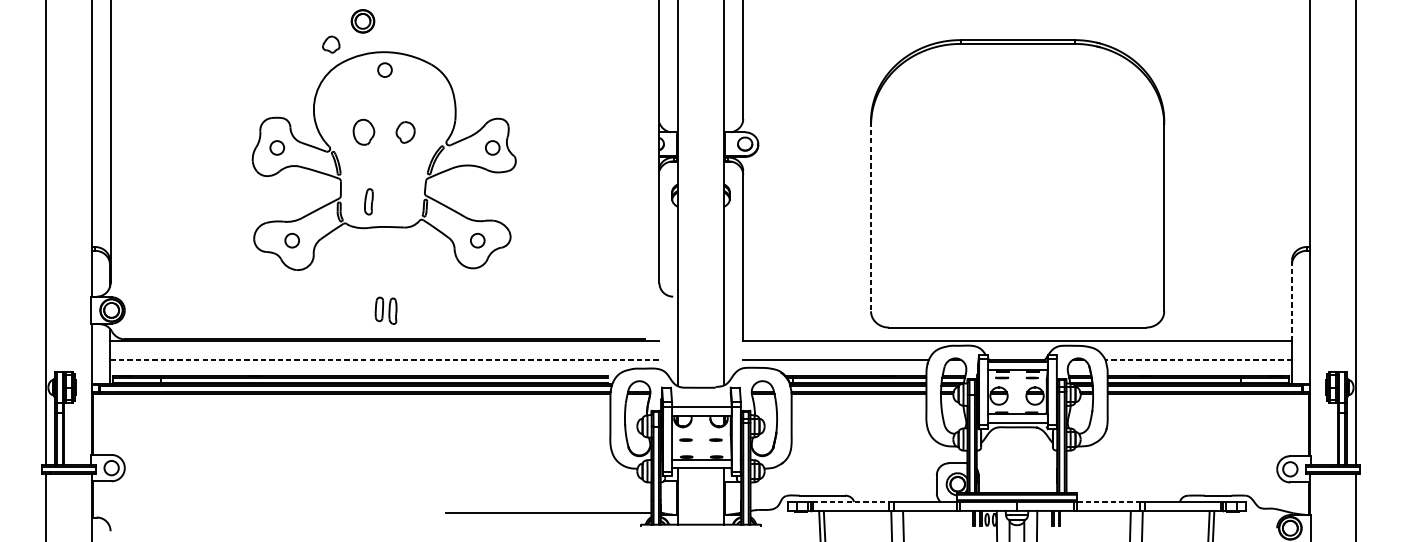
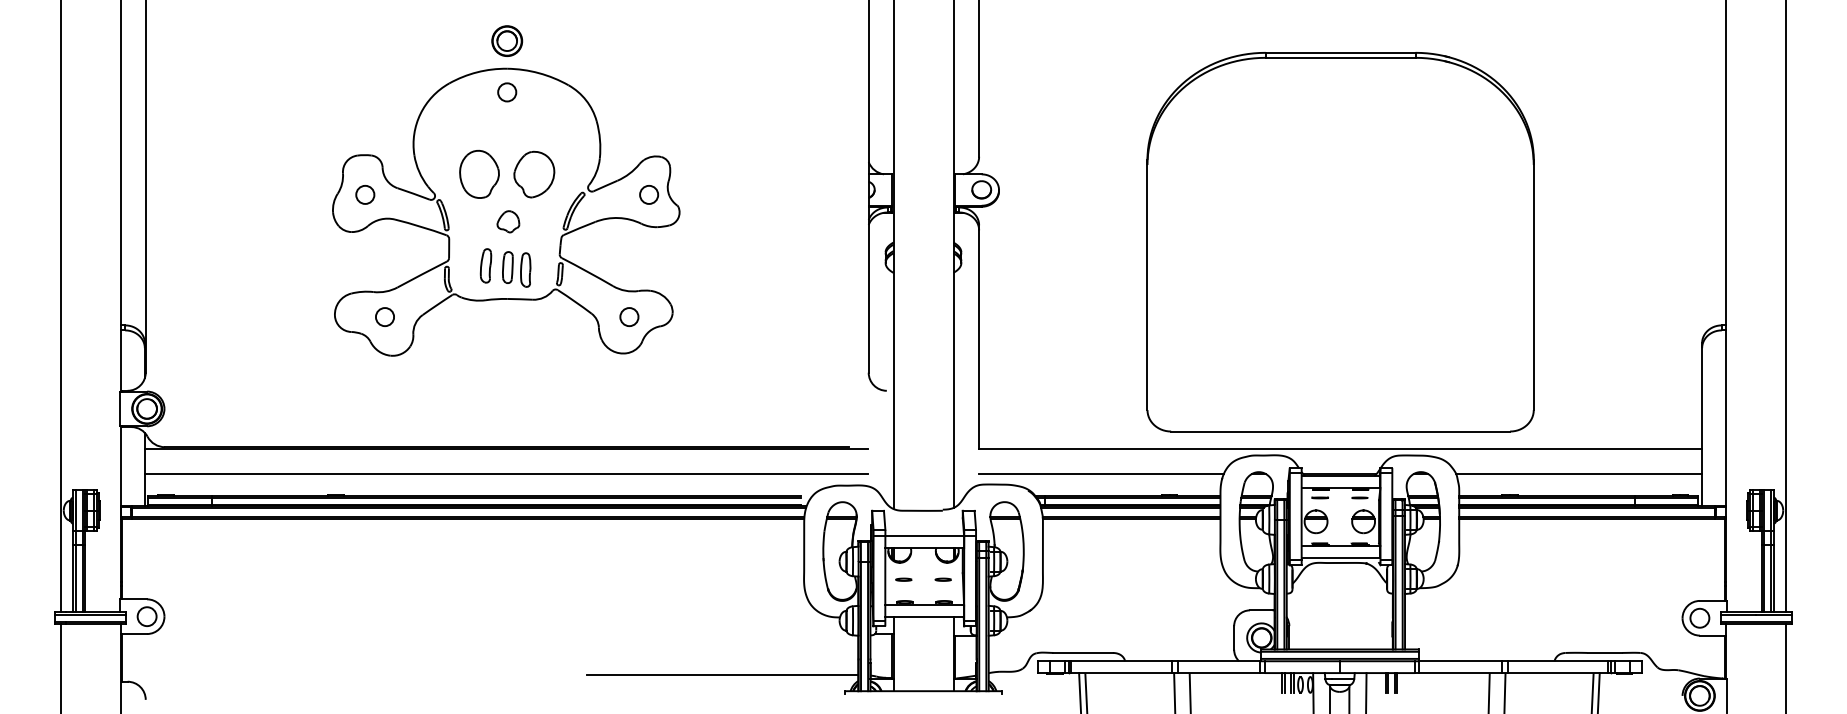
part: (363, 20) -> (507, 40), moved
part: (331, 44) -> (508, 221), moved
part: (363, 131) -> (479, 173), size x1.43
part: (405, 132) -> (534, 174), size x1.67
line: (871, 216) -> (1147, 285), dashed -> solid
line: (1292, 300) -> (1702, 395), dashed -> solid
part: (385, 310) -> (516, 269), moved
line: (383, 360) -> (505, 474), dashed -> solid
line: (1198, 360) -> (1579, 474), dashed -> solid
line: (851, 502) -> (1121, 661), dashed -> solid
line: (1109, 502) -> (1461, 661), dashed -> solid

